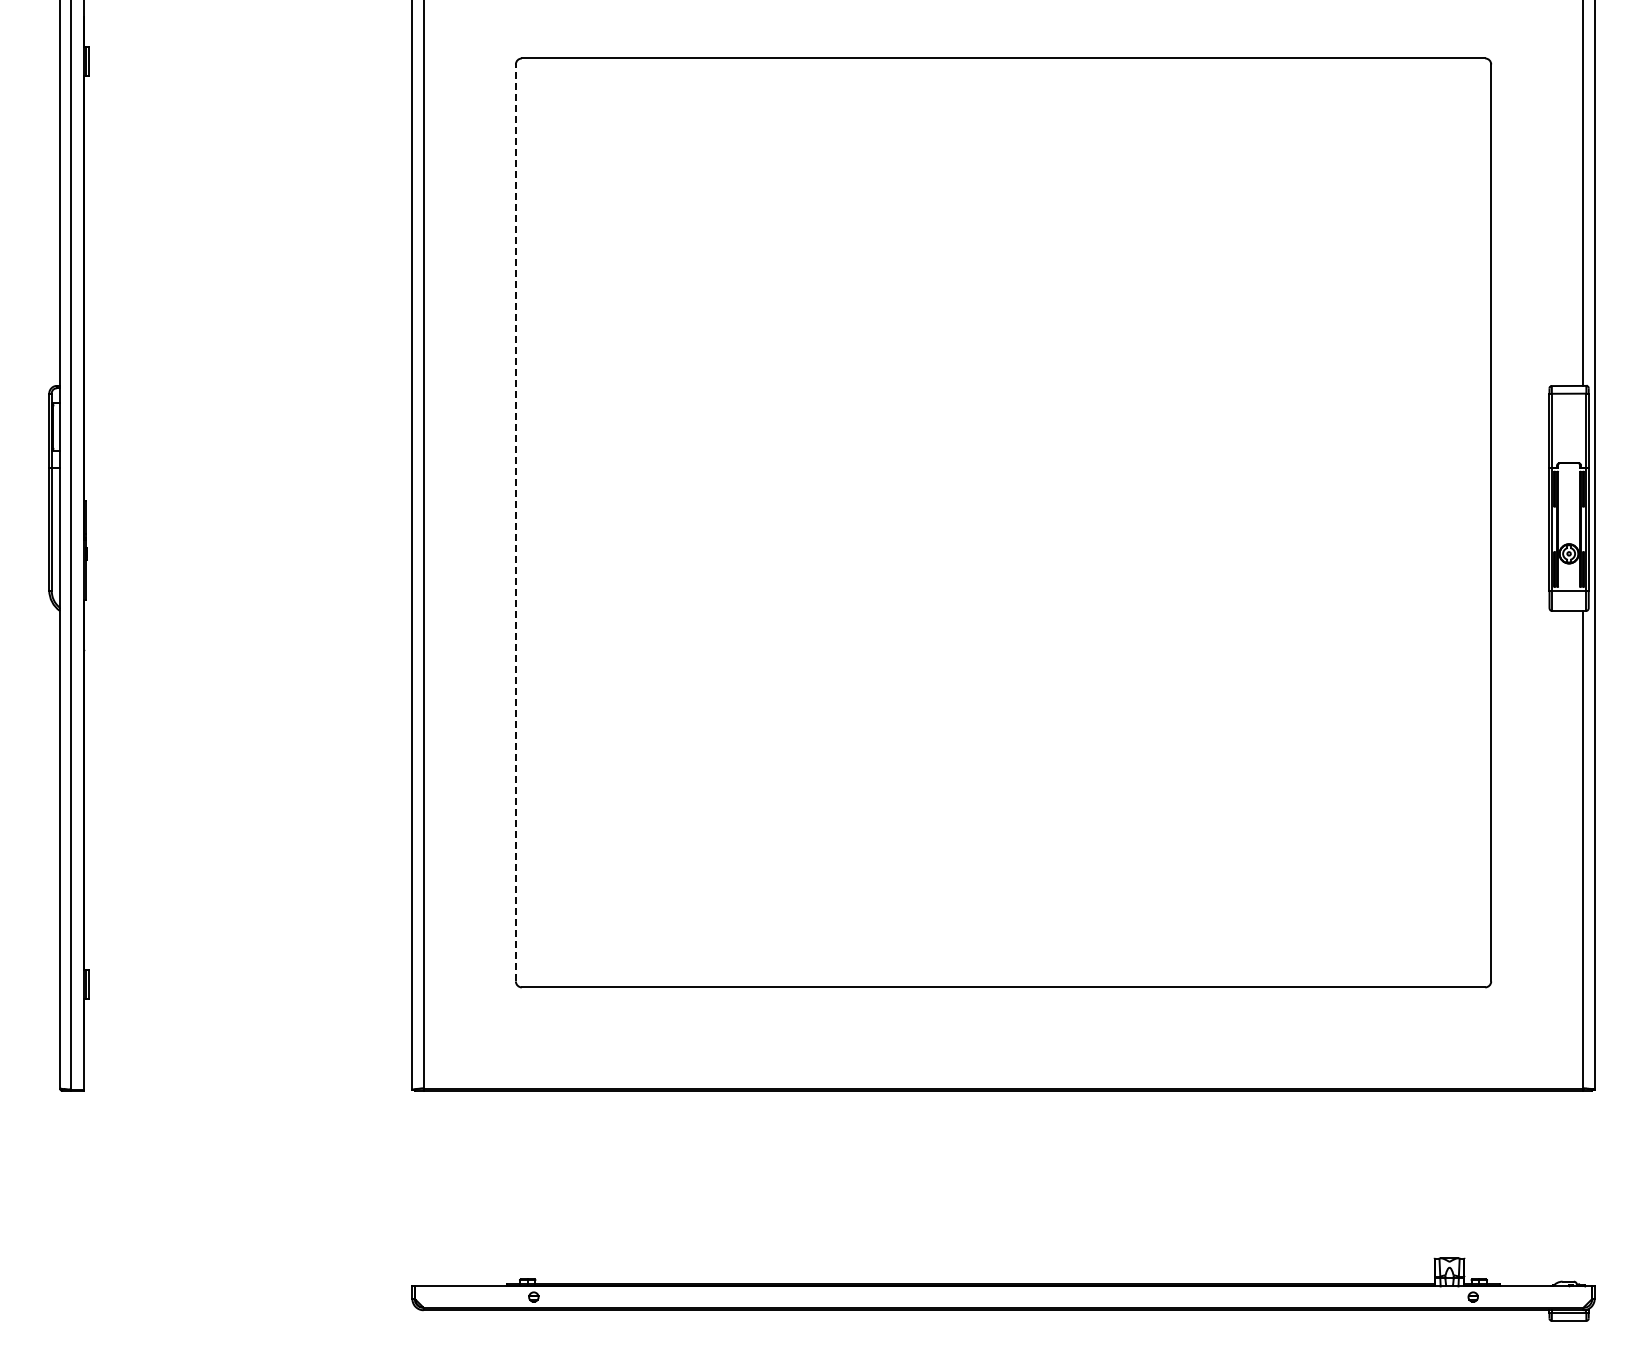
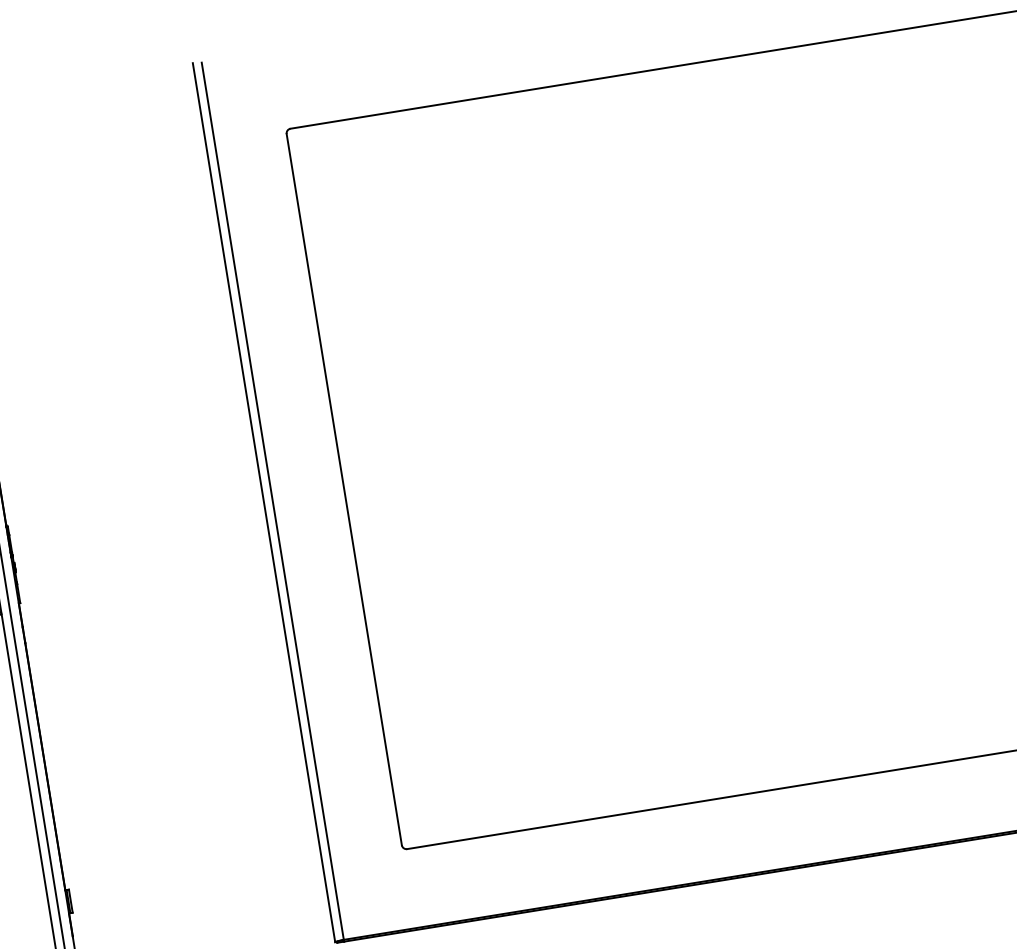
line: (515, 522) -> (343, 489), dashed -> solid

